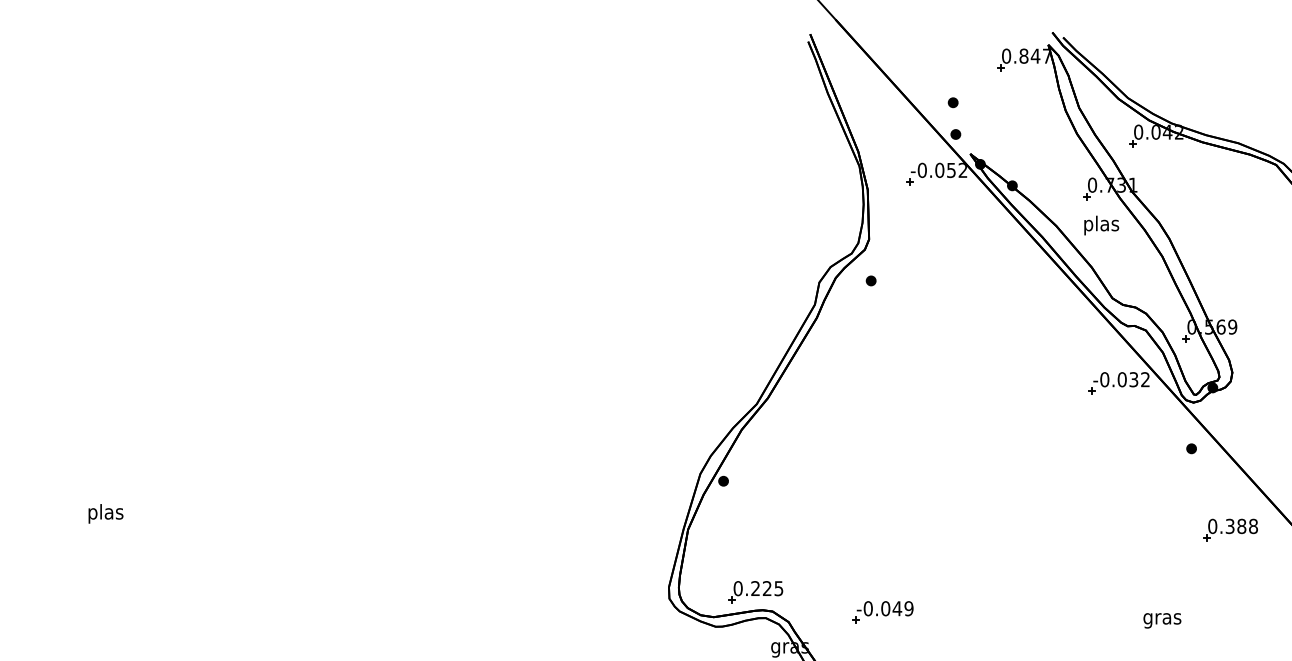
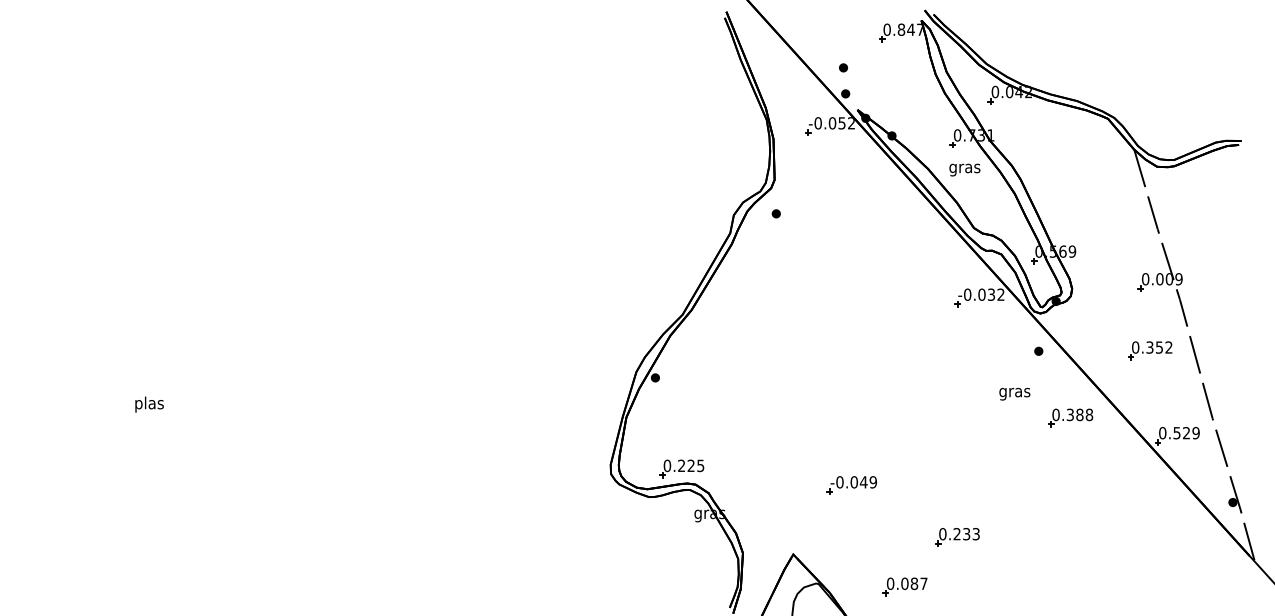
text: (1100, 225) -> (964, 168), plas -> gras
part: (882, 612) -> (851, 485), moved
text: (1161, 621) -> (1014, 394), moved

